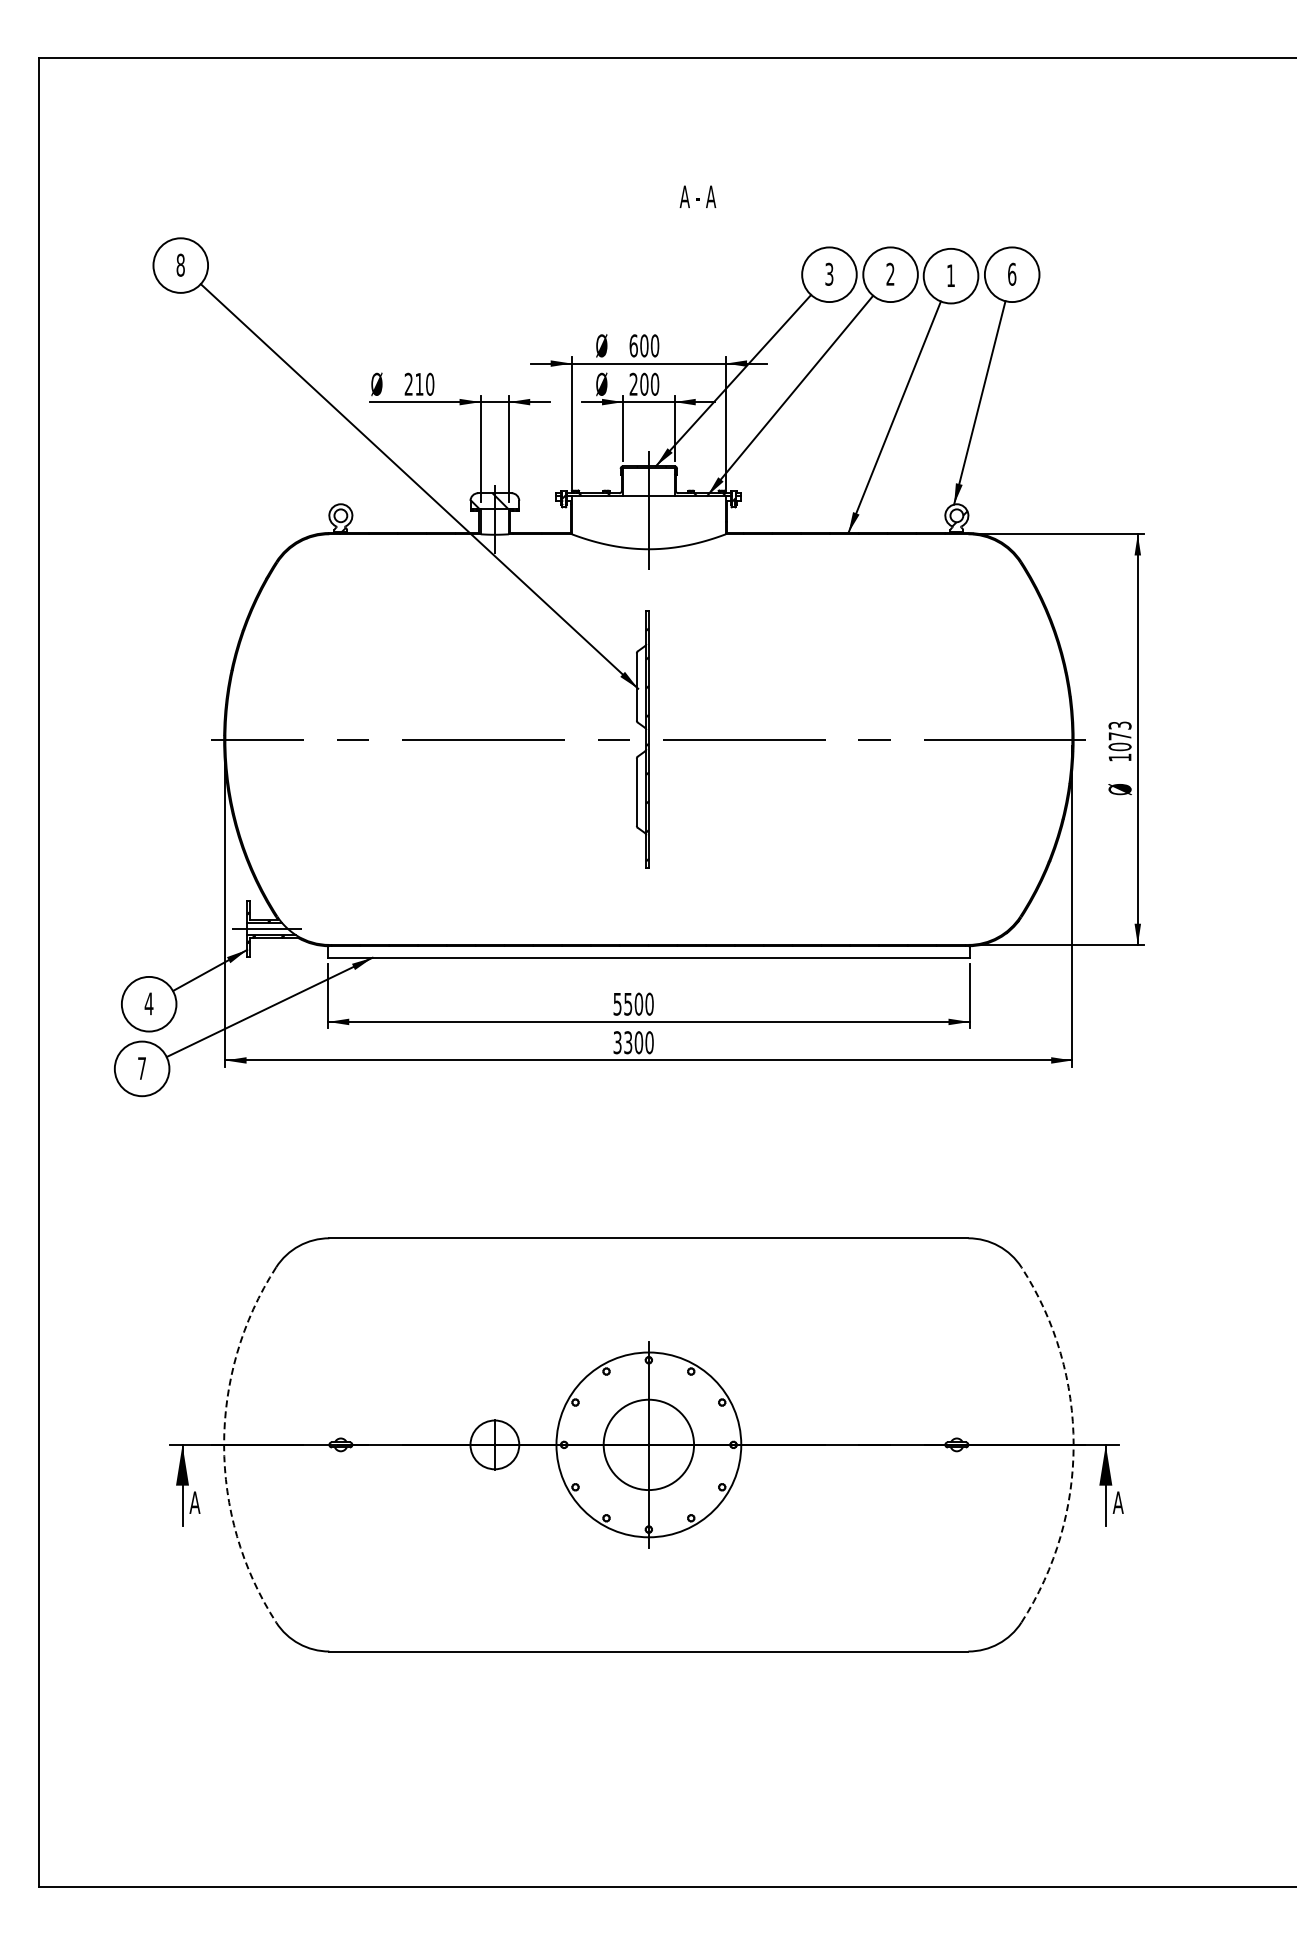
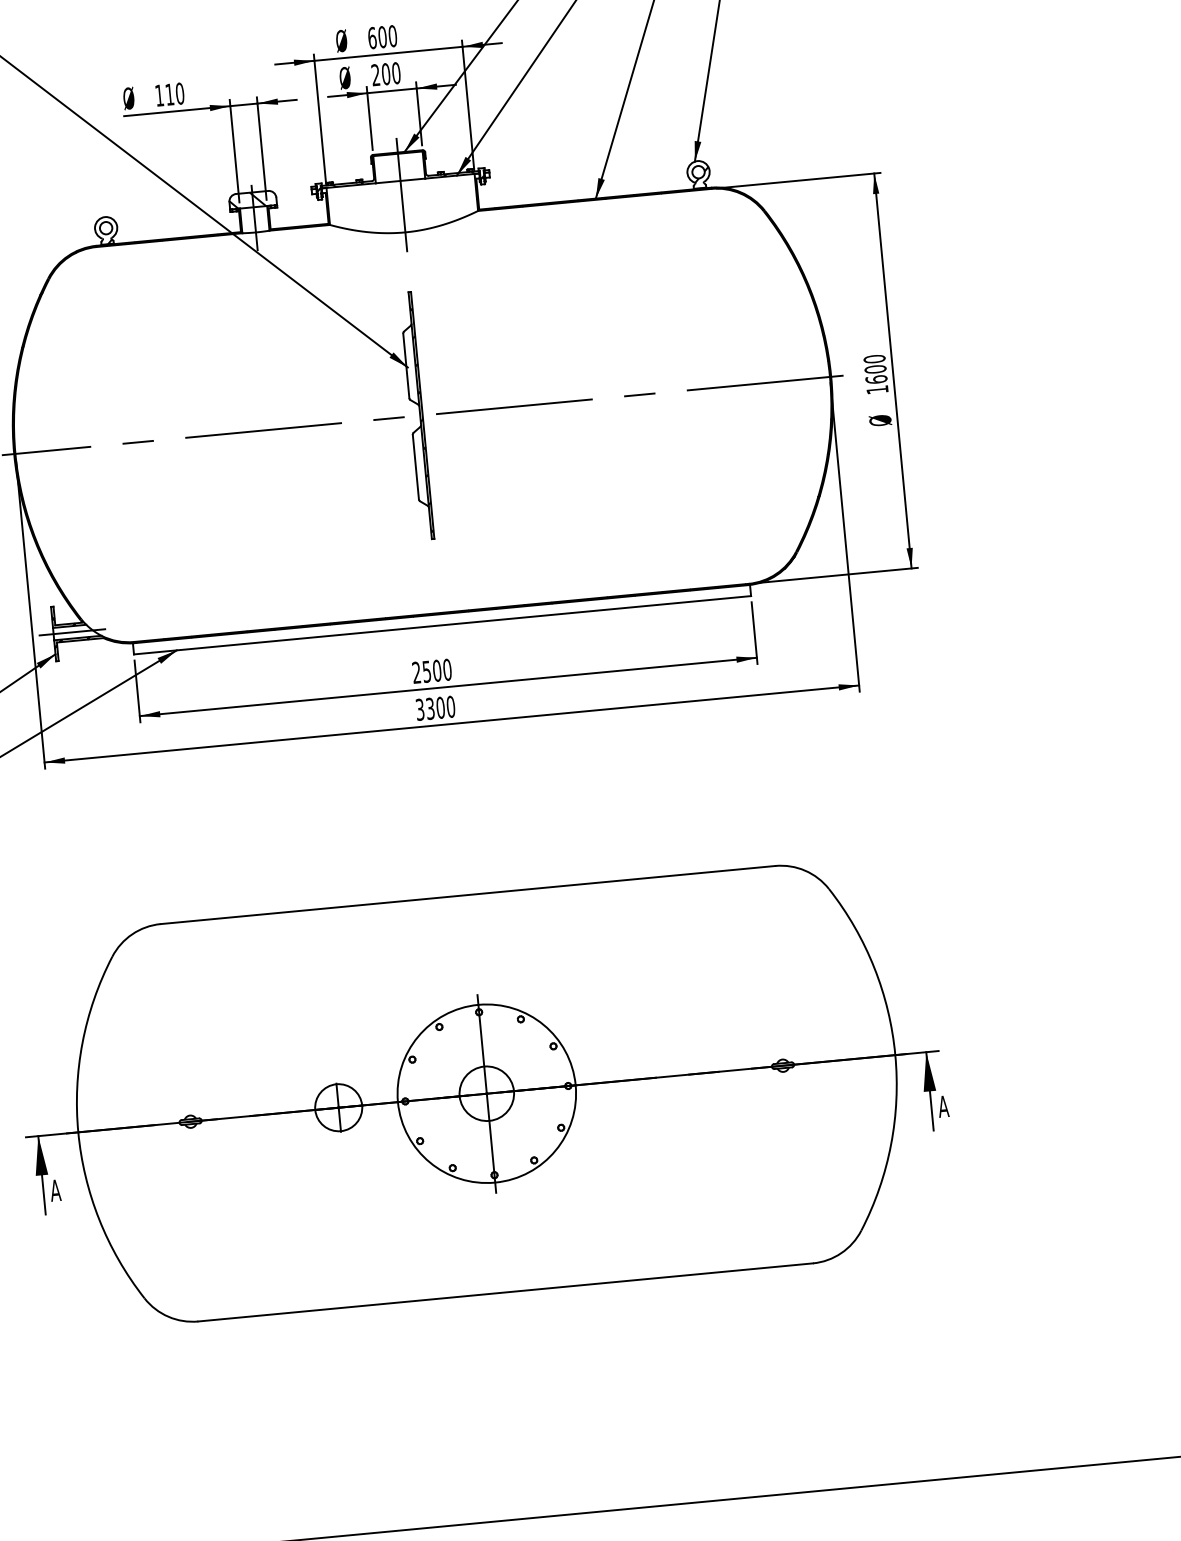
text: (408, 383) -> (159, 94), 210 -> 110
text: (1119, 735) -> (874, 368), 1073 -> 1600
text: (617, 1003) -> (416, 672), 5500 -> 2500
arc: (224, 1444) -> (78, 1131), dashed -> solid
circle: (648, 1444) -> (486, 1093), size x0.62
arc: (1073, 1444) -> (895, 1054), dashed -> solid

